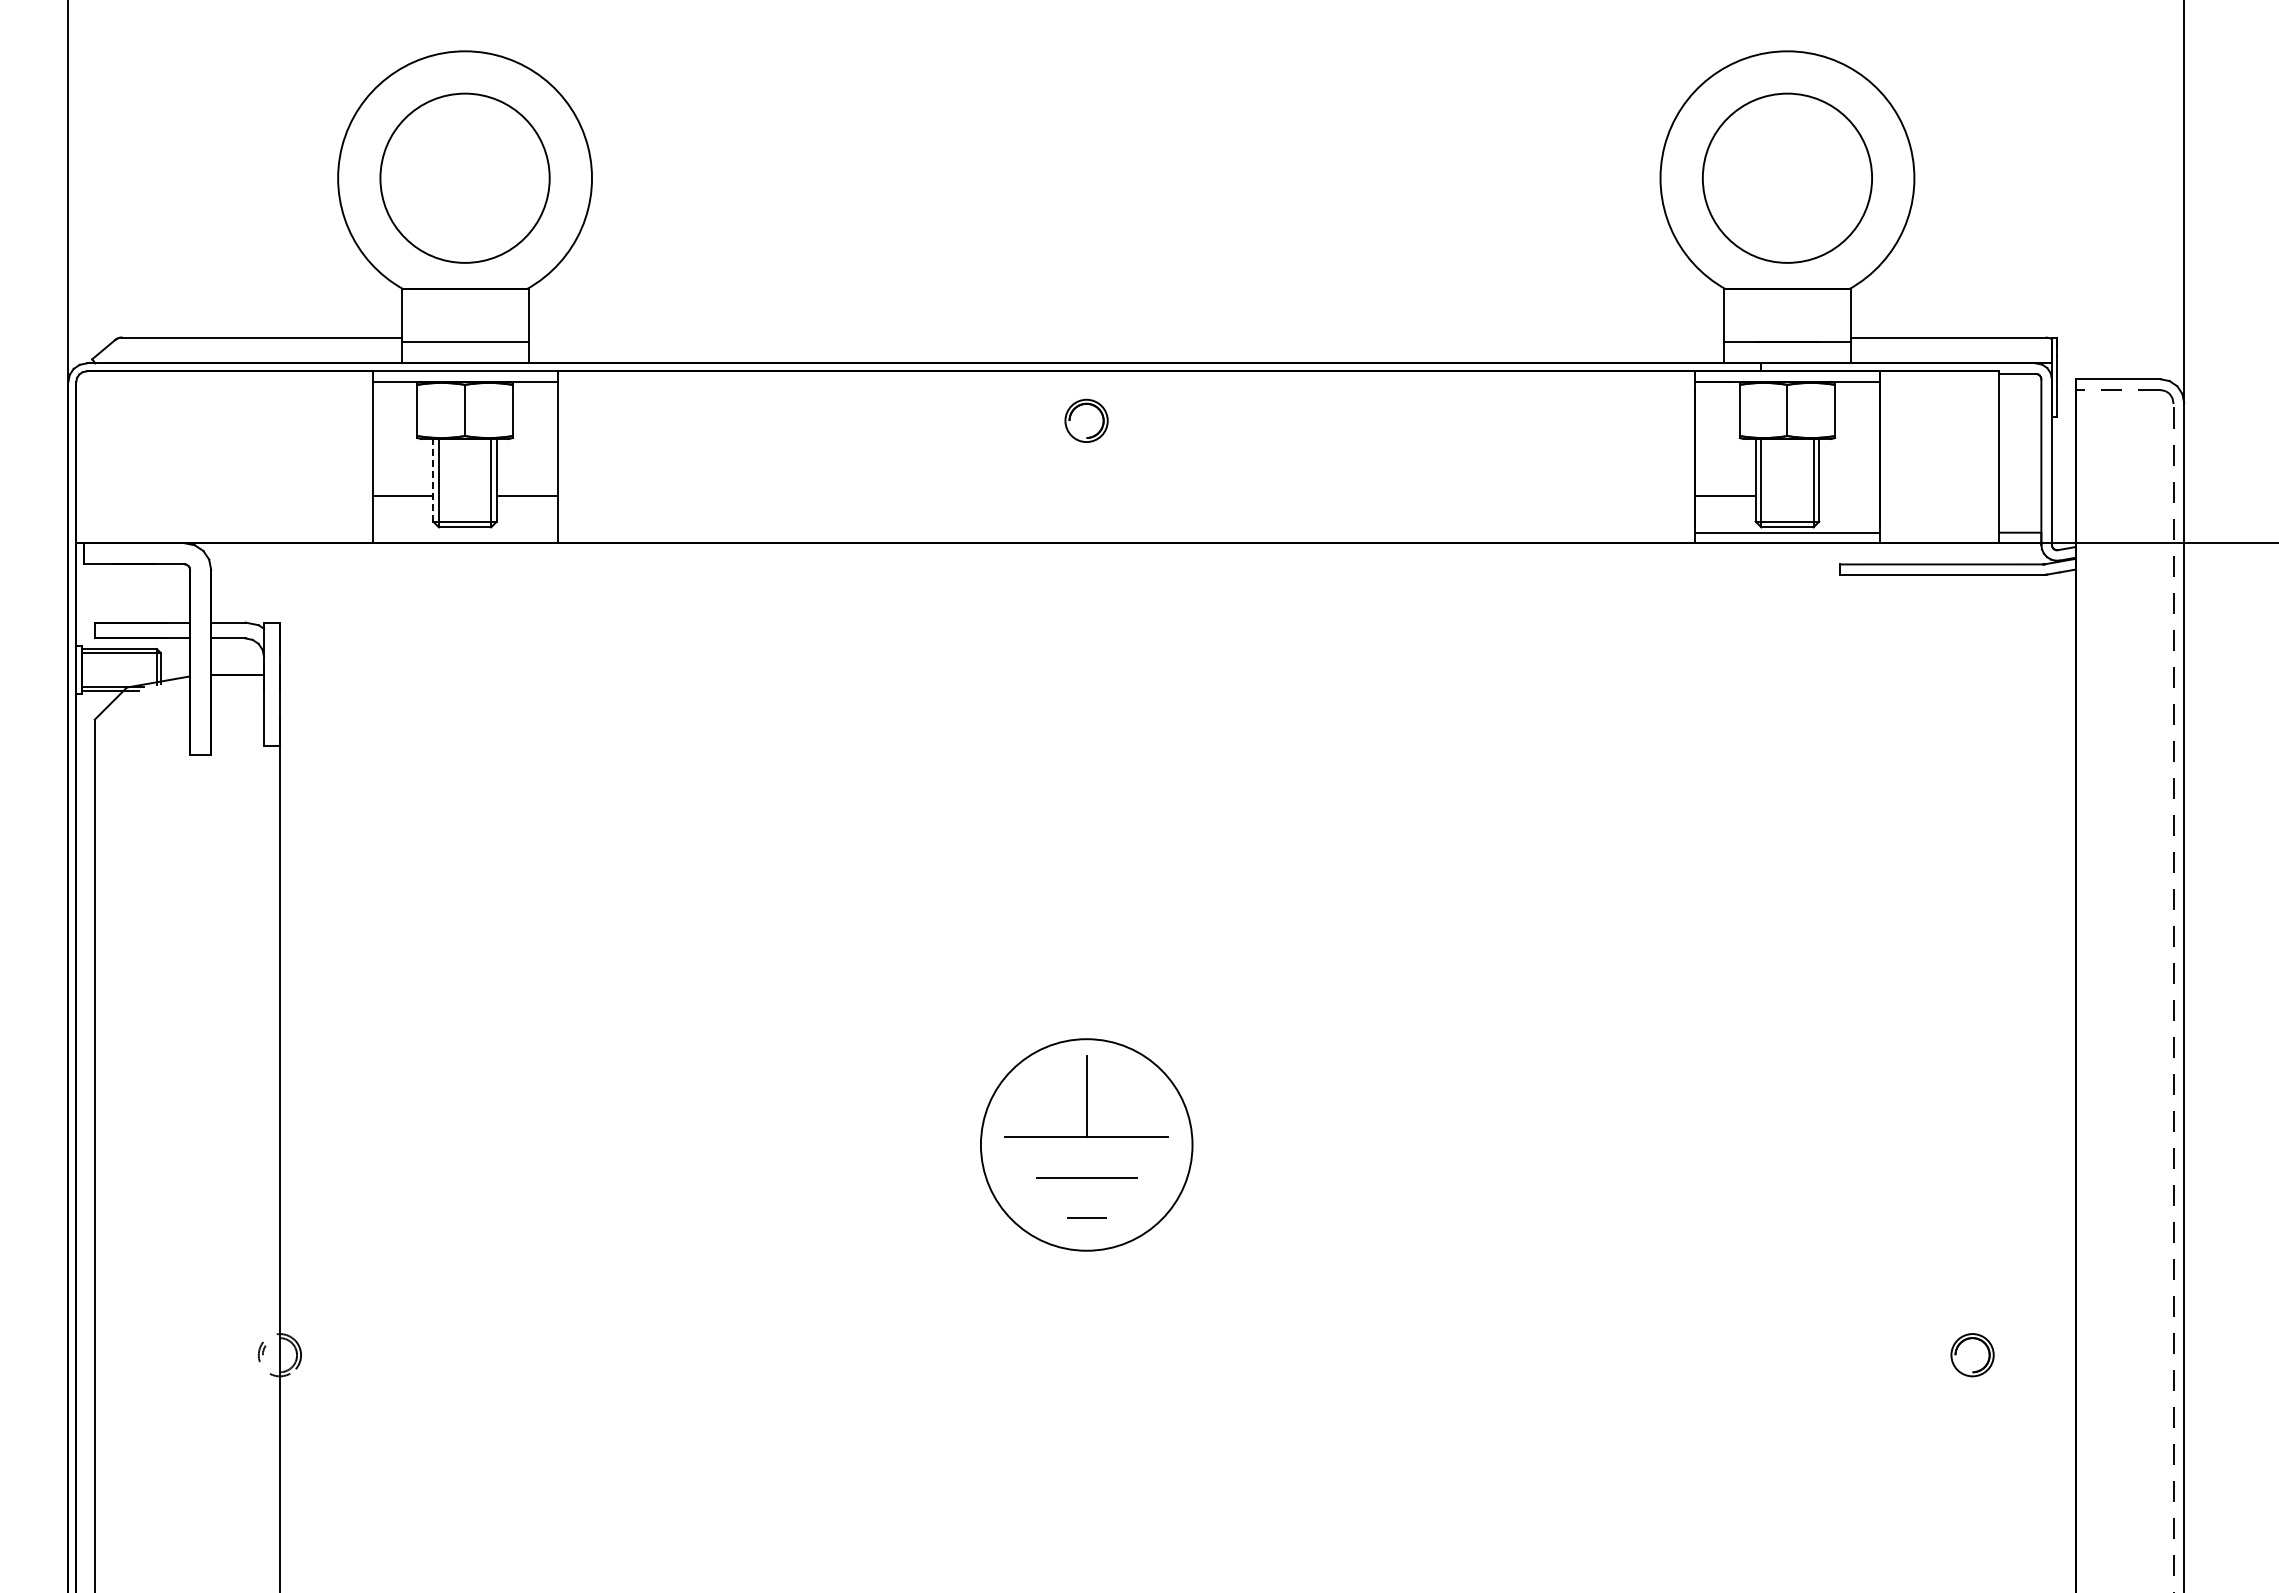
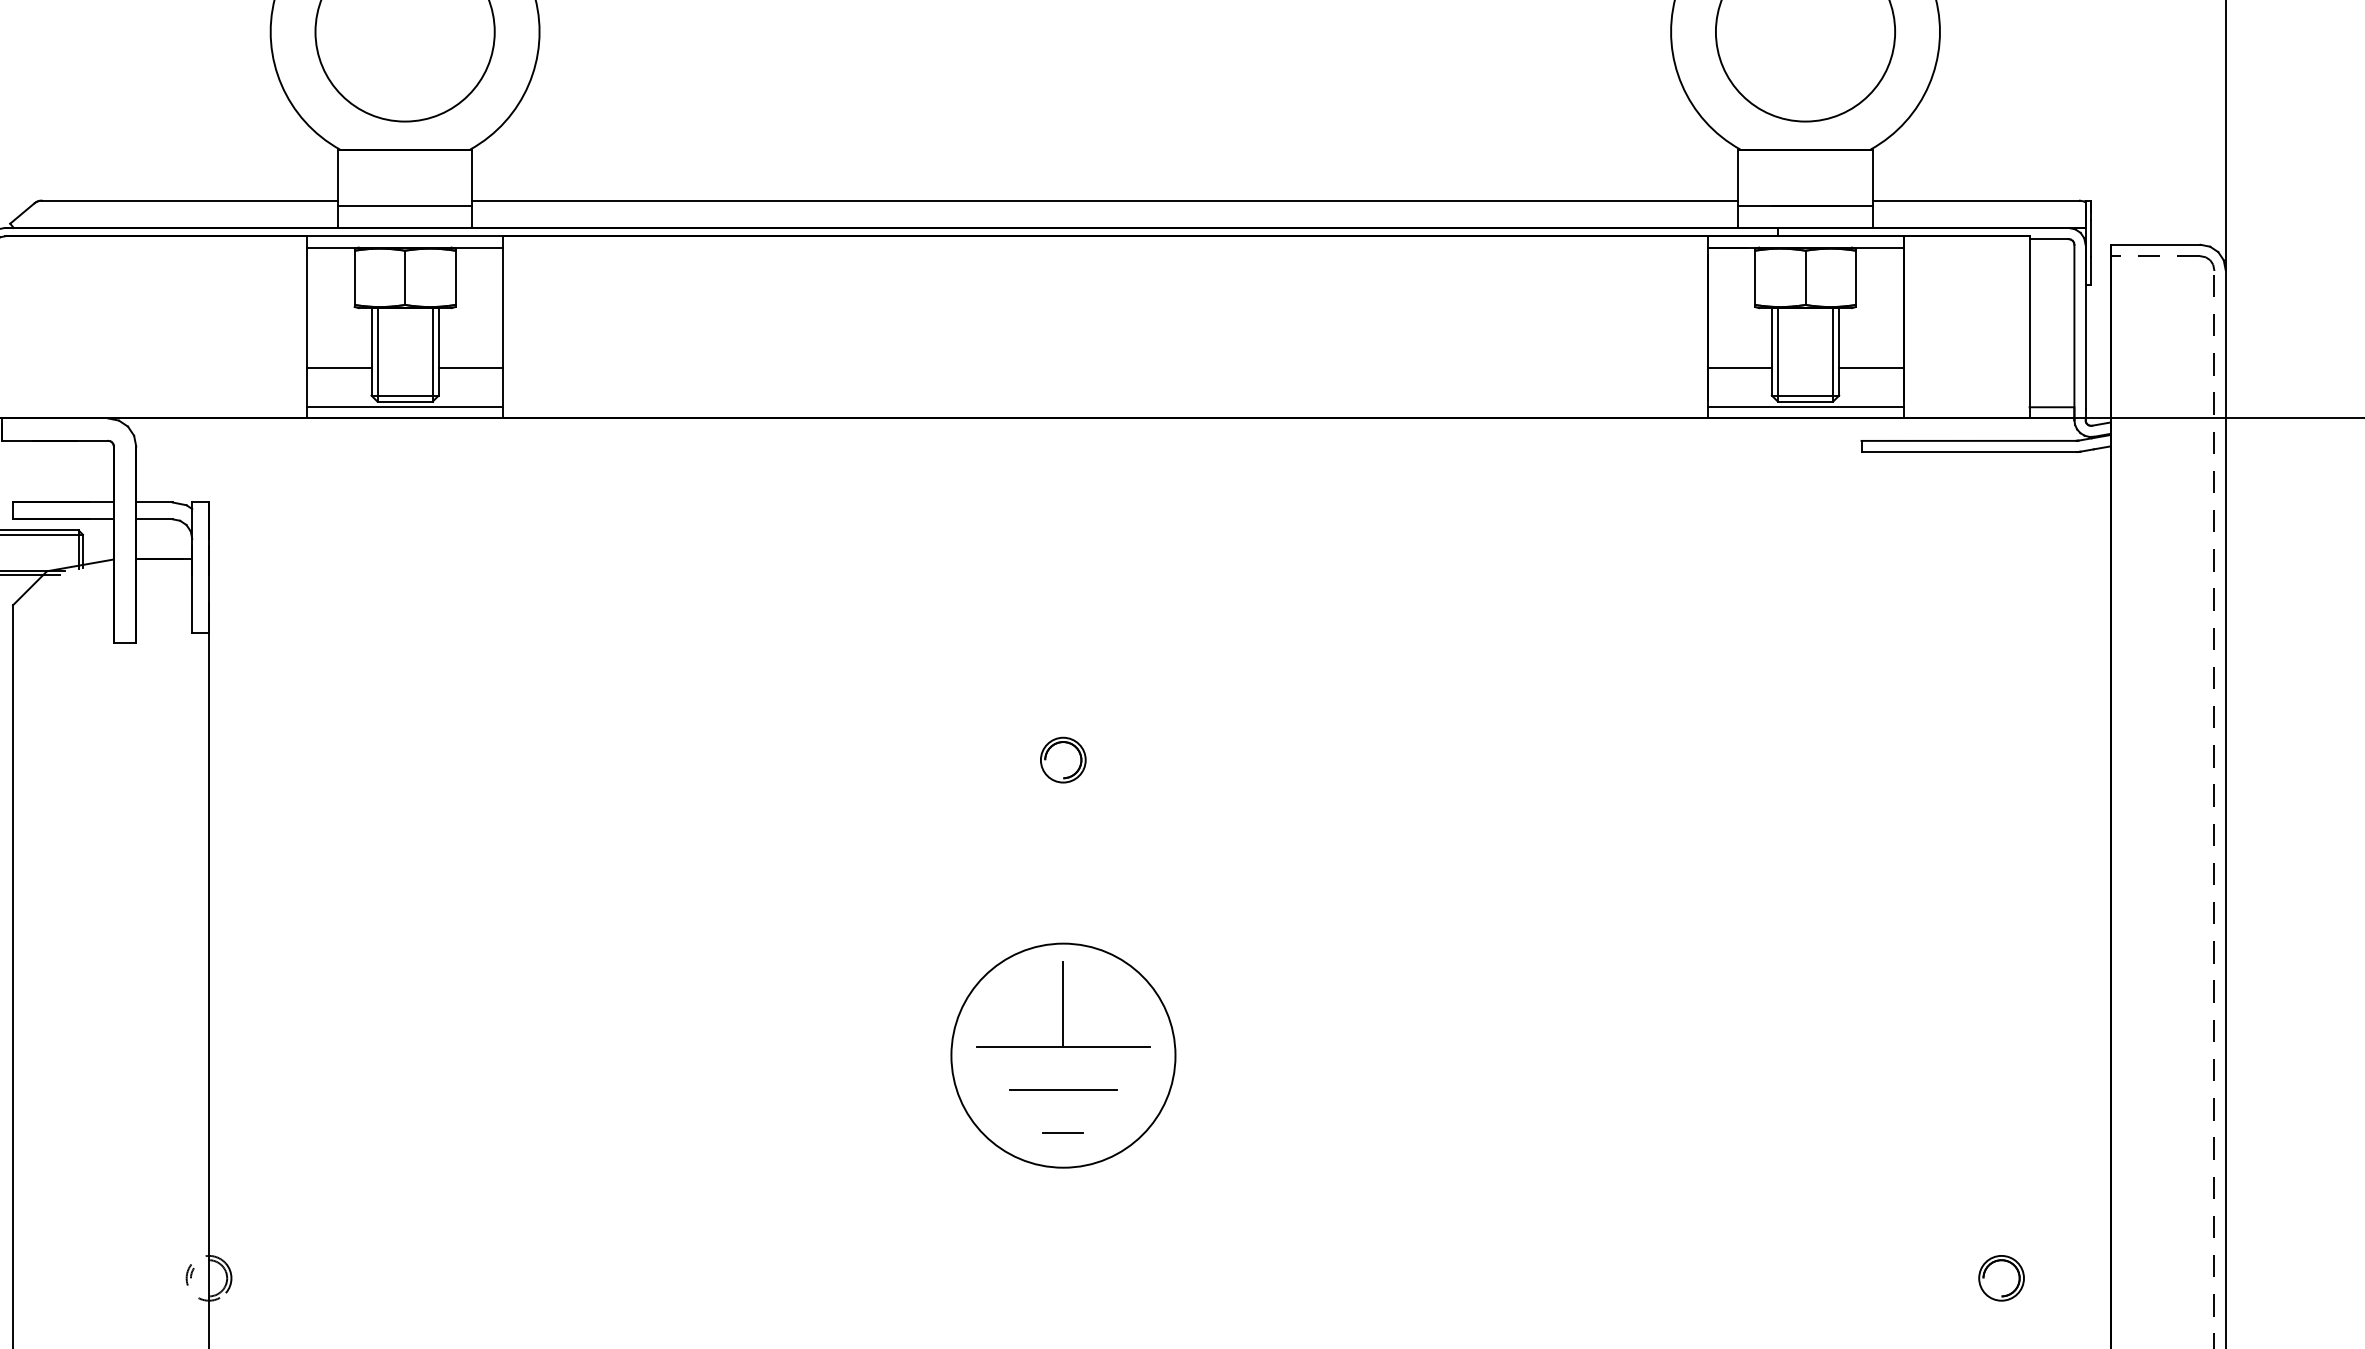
line: (1125, 337) -> (1104, 200), added
part: (1086, 420) -> (1063, 759), moved
line: (433, 479) -> (371, 350), dashed -> solid
line: (1849, 495) -> (1871, 367), added
line: (464, 532) -> (404, 407), added

